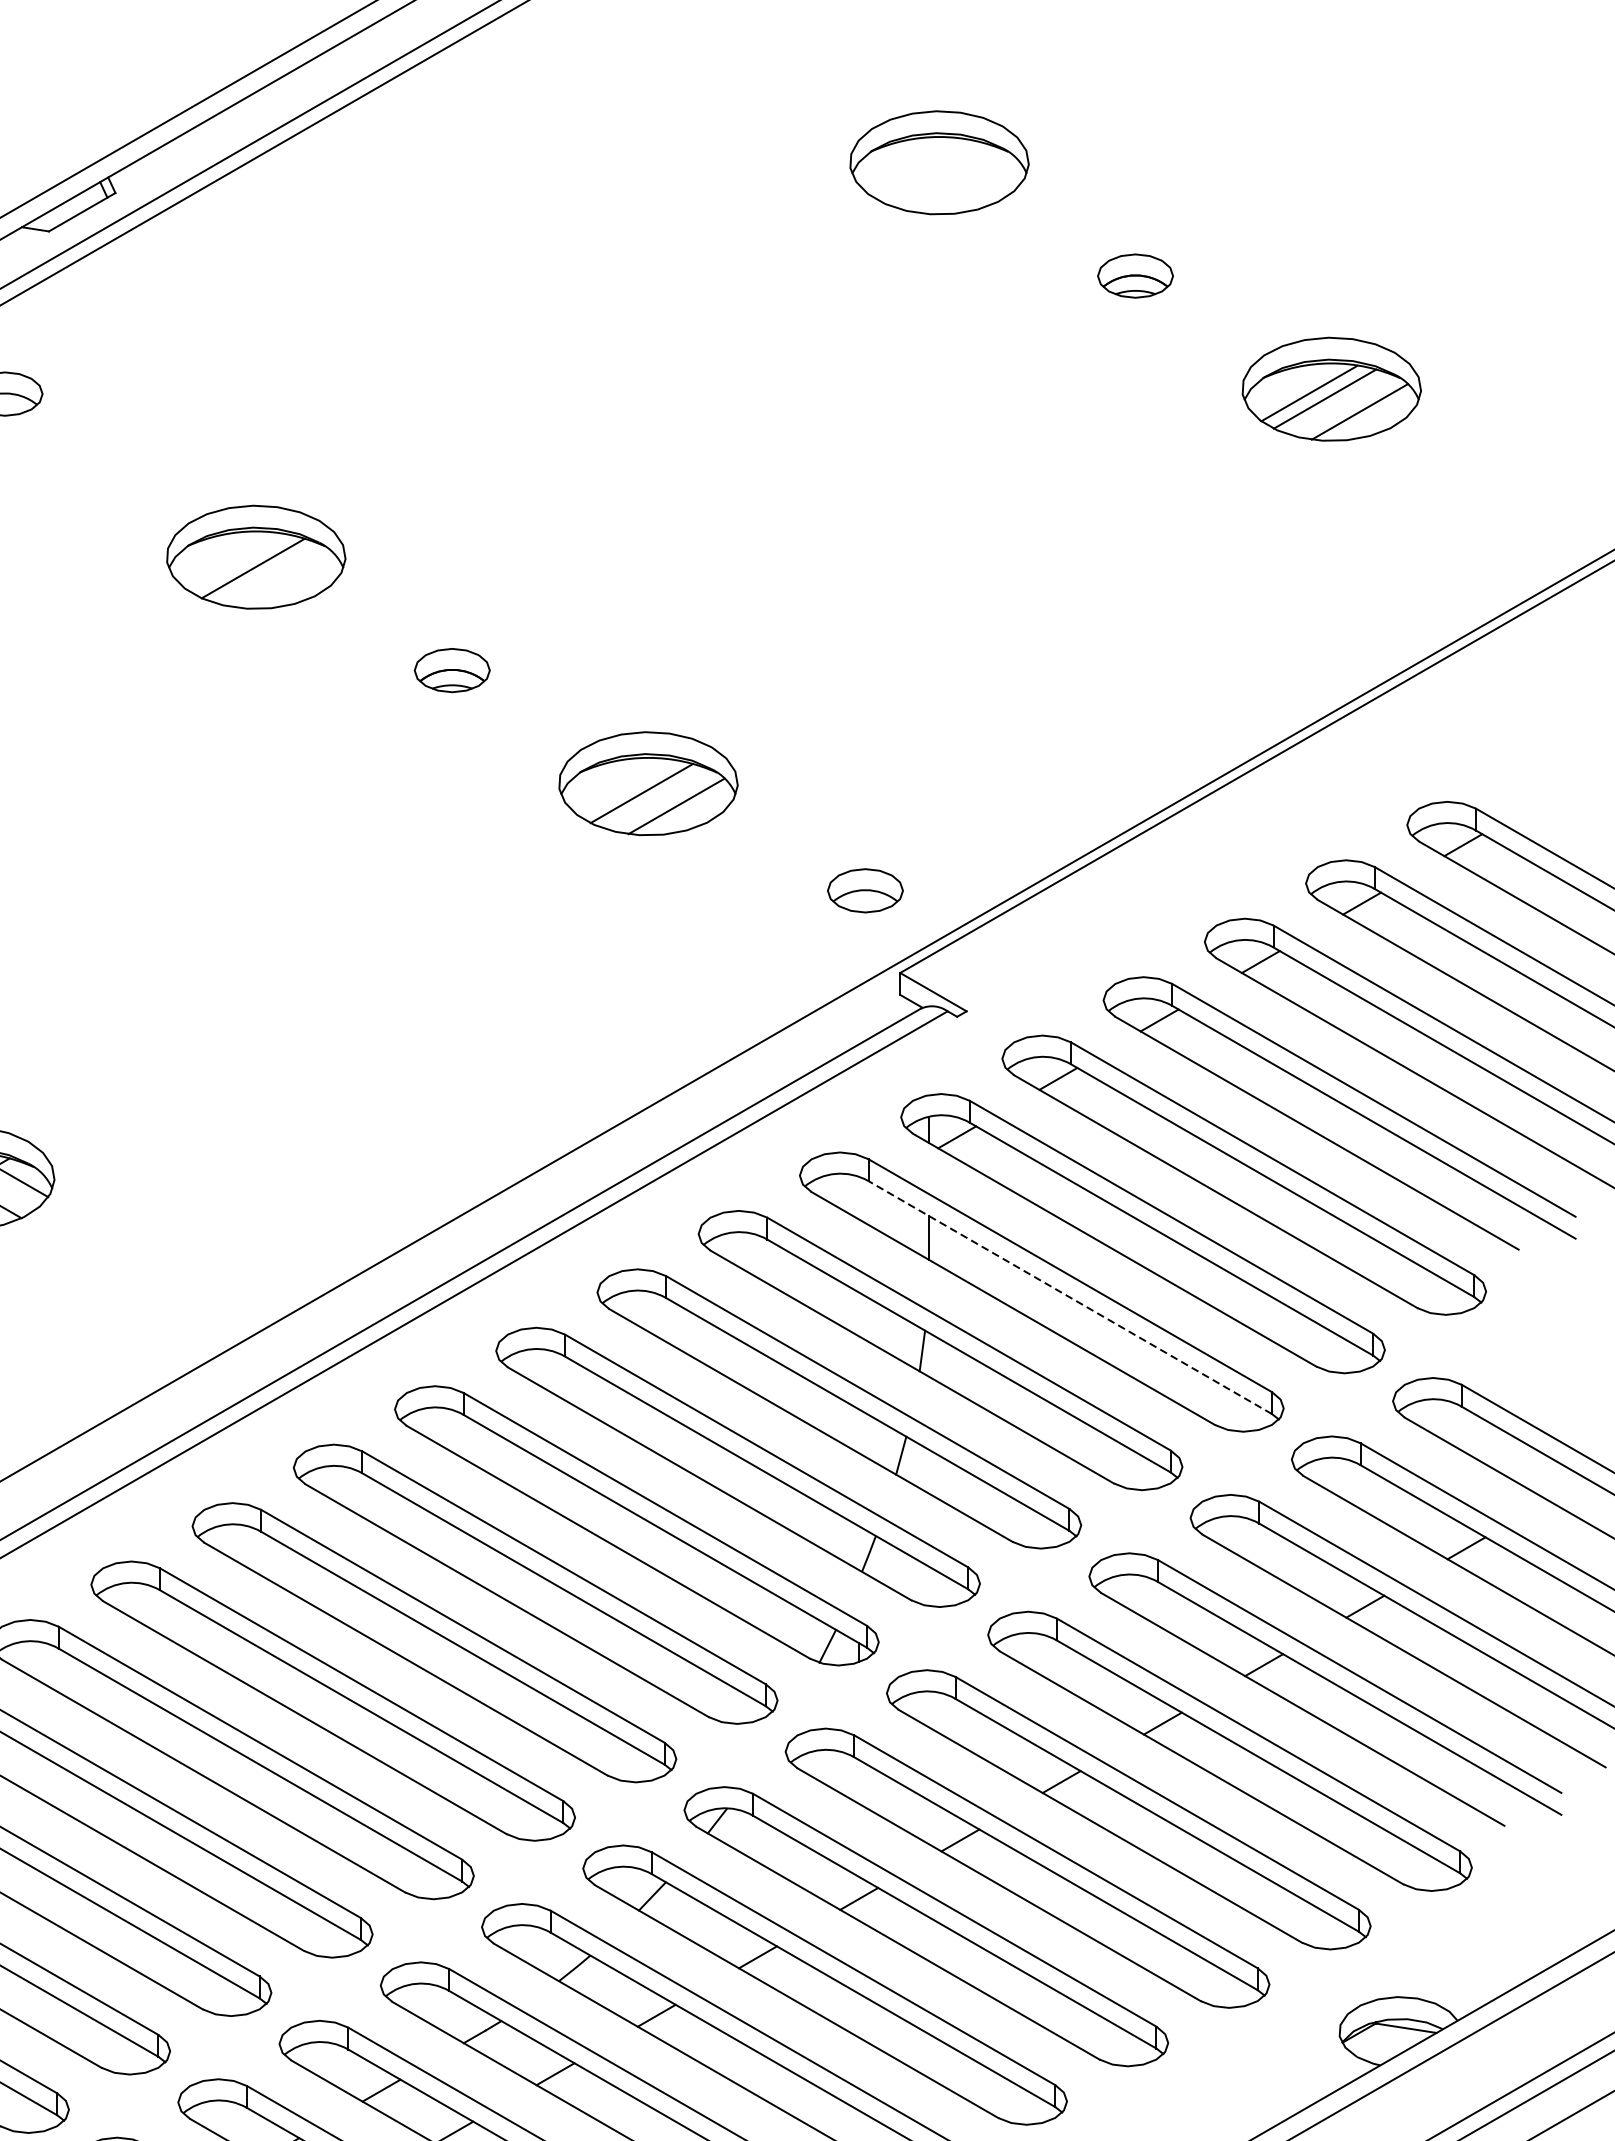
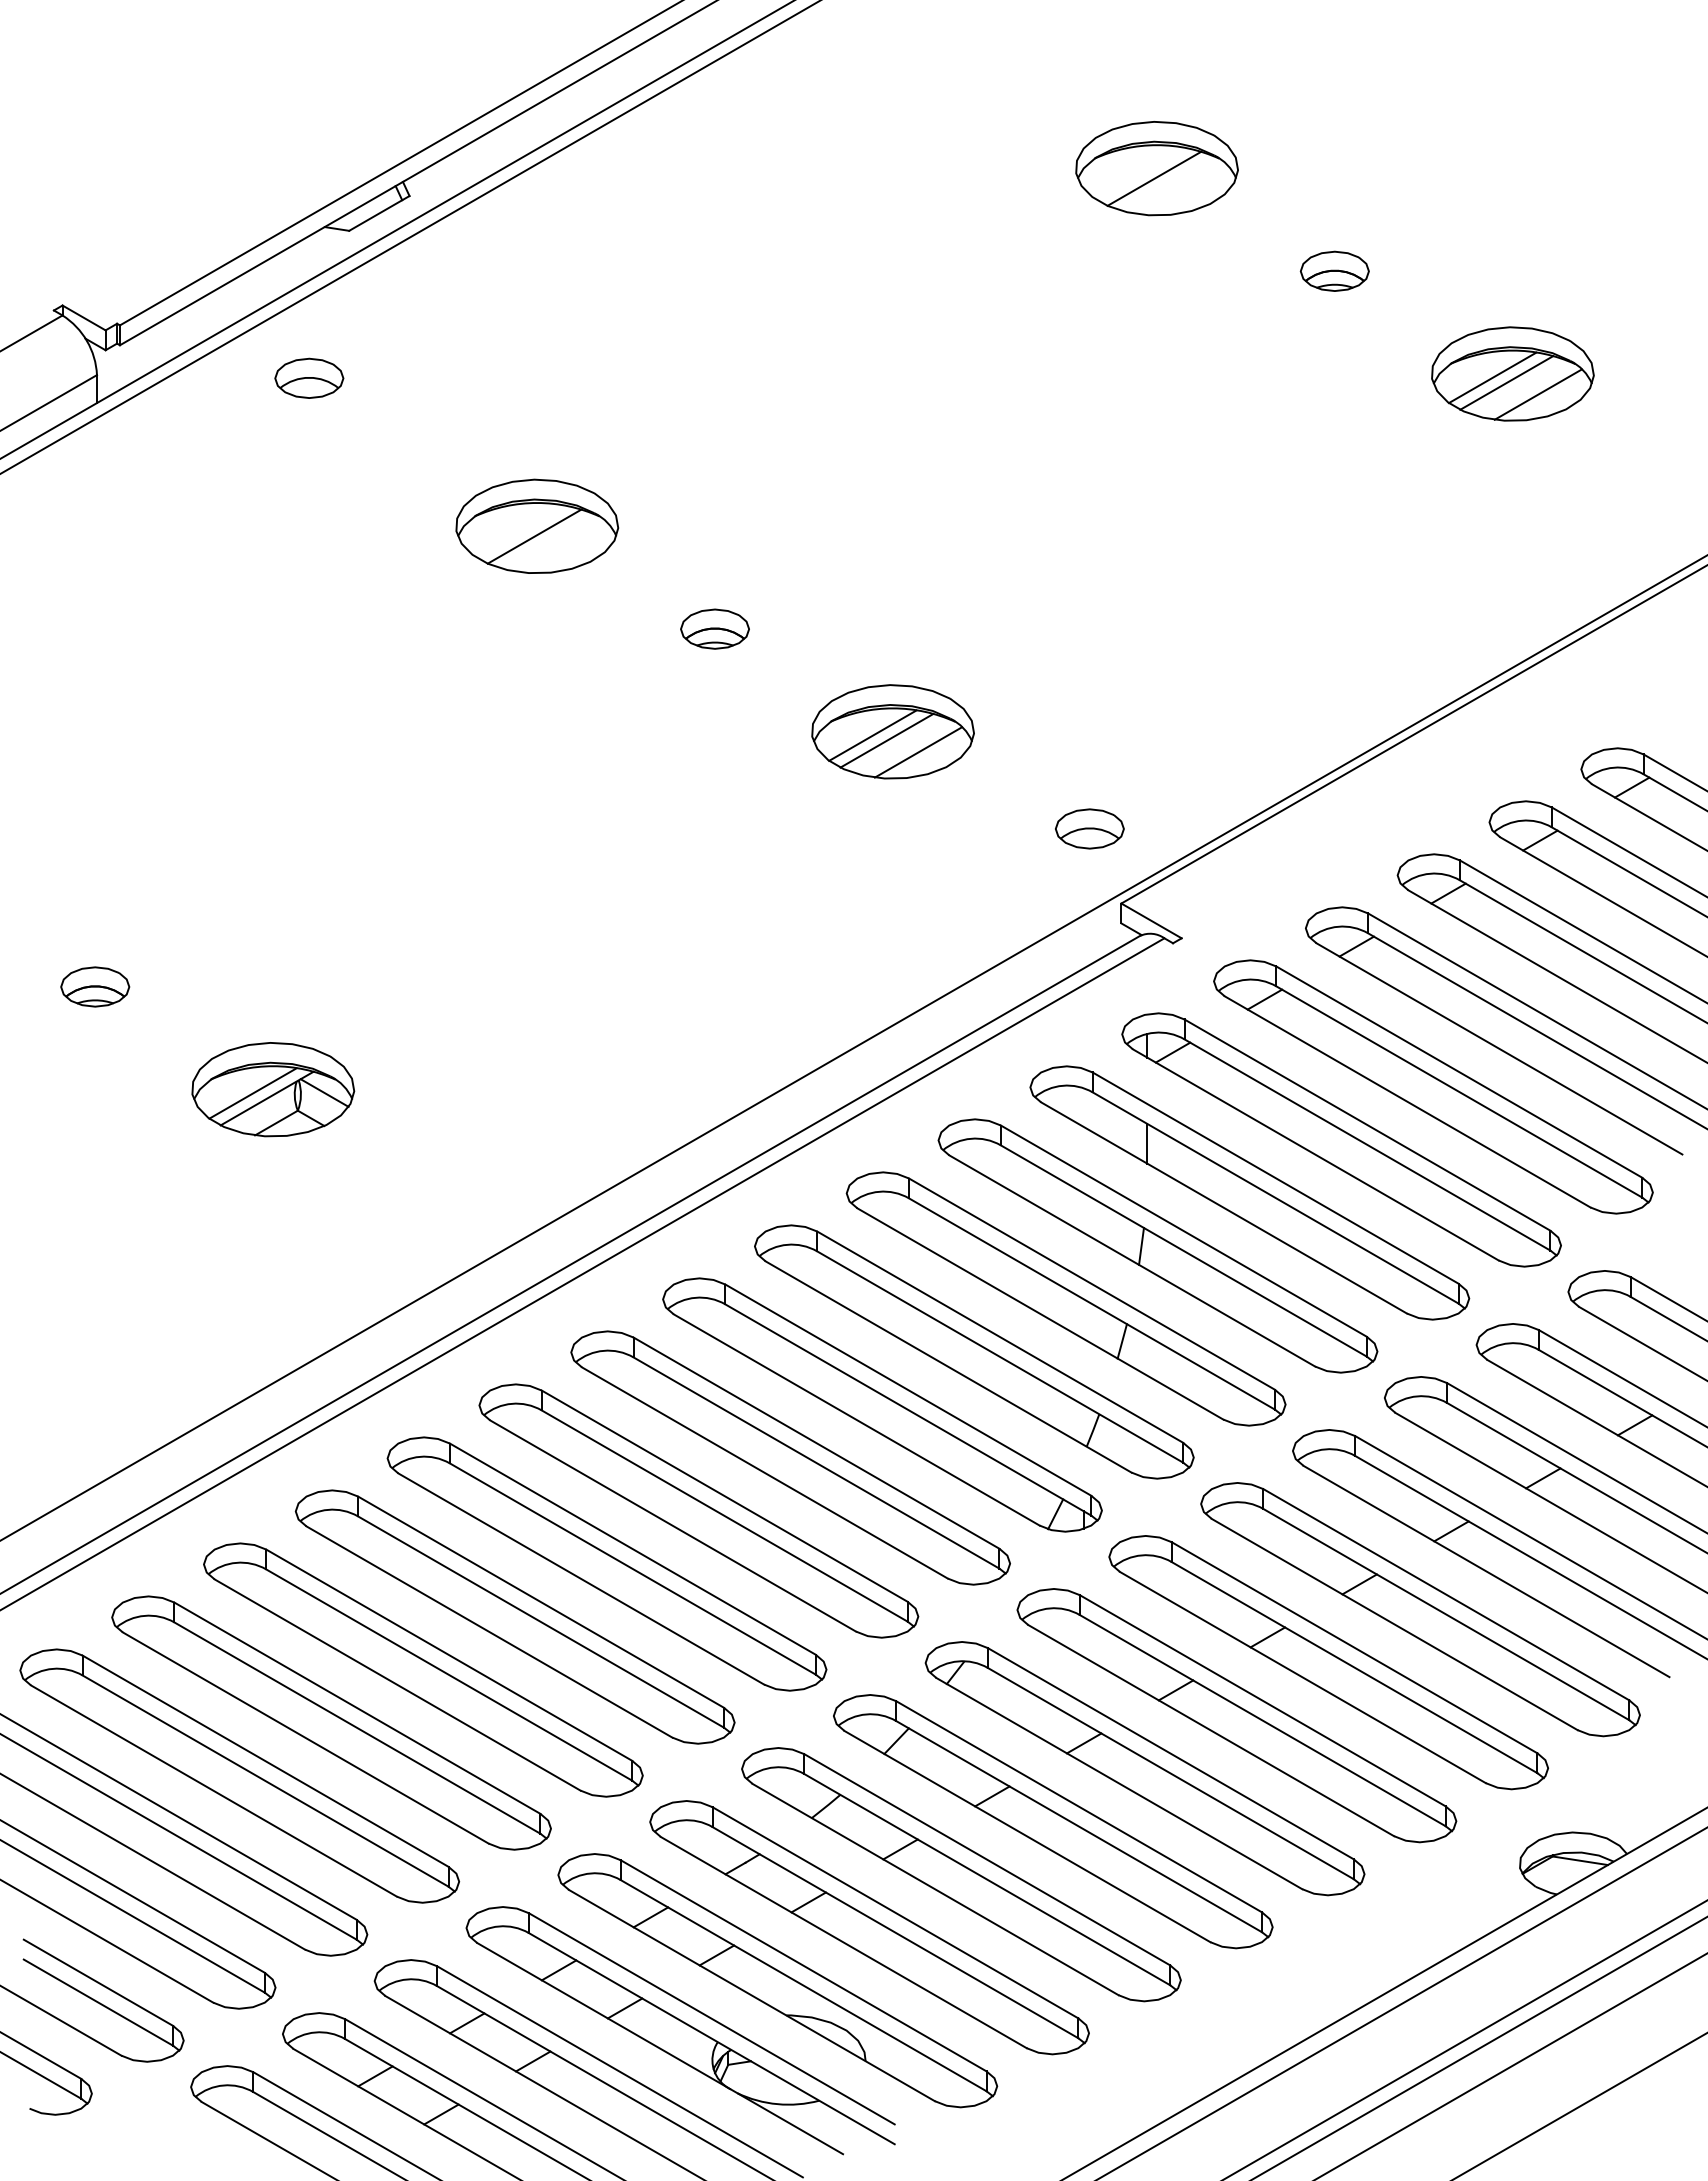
line: (936, 173) -> (1154, 178), added
line: (625, 787) -> (872, 735), added
line: (1070, 1297) -> (1275, 1197), dashed -> solid

